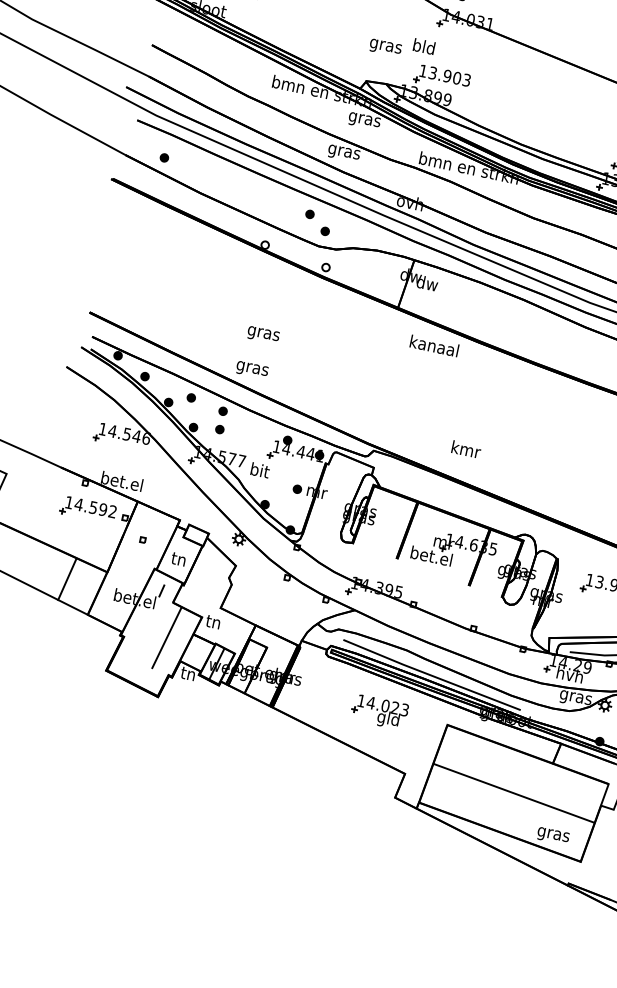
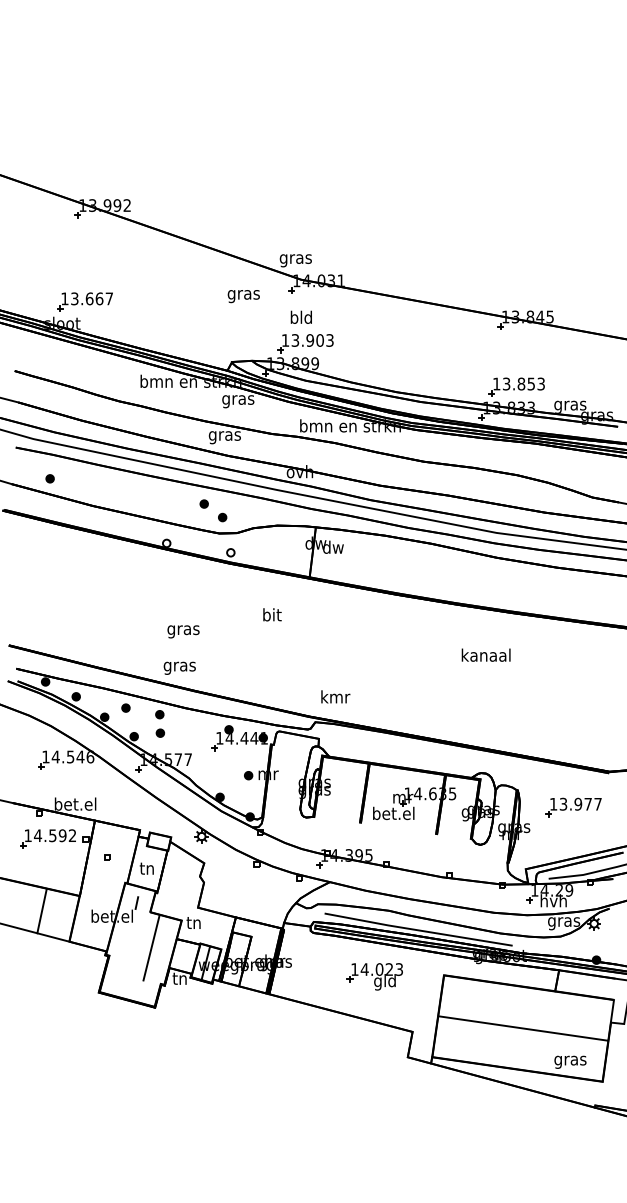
text: (423, 45) -> (300, 316), moved
text: (385, 47) -> (243, 296), moved
text: (433, 345) -> (485, 654), moved
text: (466, 449) -> (335, 696), moved
text: (260, 470) -> (272, 614), moved

